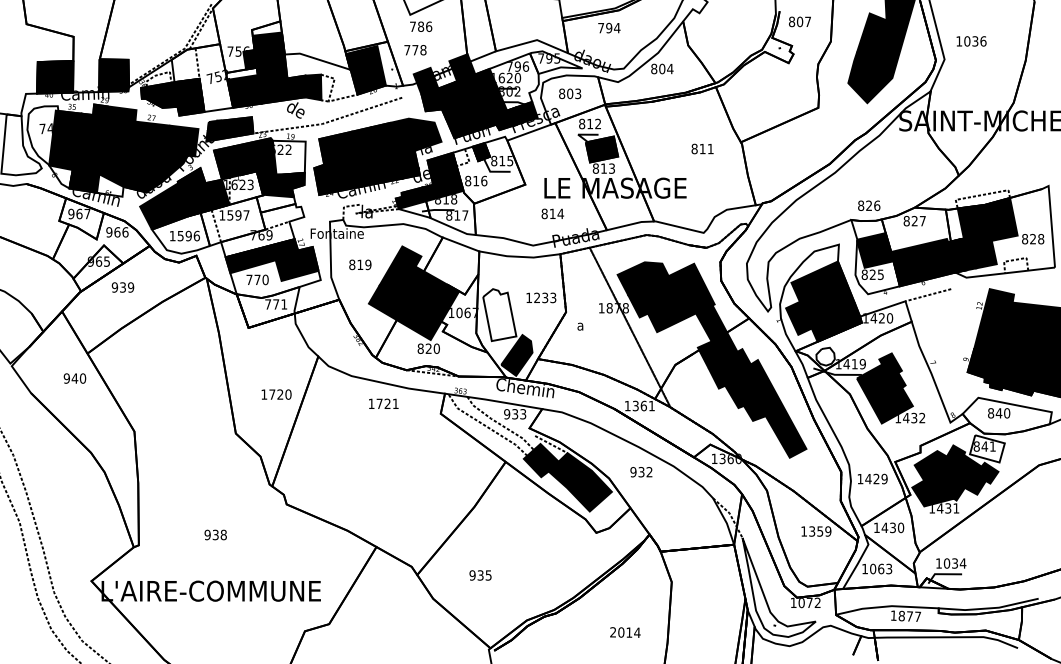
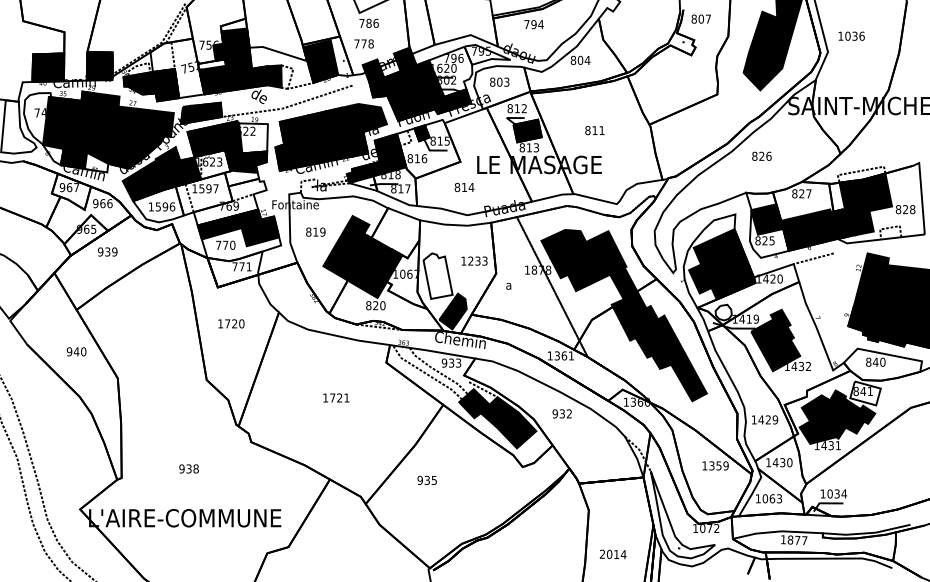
text: (702, 148) -> (594, 130), moved
text: (868, 204) -> (761, 155), moved
text: (552, 213) -> (464, 187), moved
text: (74, 378) -> (76, 351), moved
text: (276, 394) -> (231, 323), moved
text: (383, 403) -> (336, 397), moved
text: (479, 574) -> (426, 479), moved
text: (624, 632) -> (612, 554), moved

